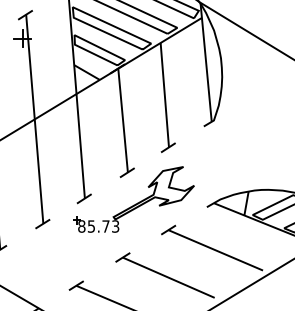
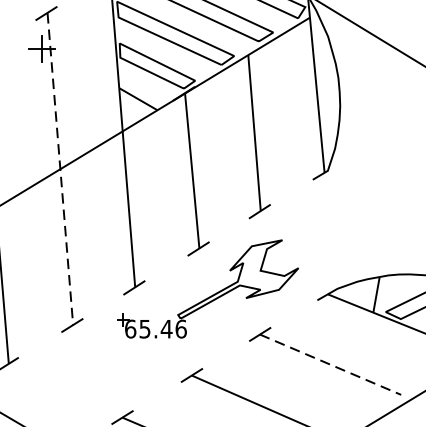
line: (34, 119) -> (59, 169), solid -> dashed
text: (98, 226) -> (155, 329), 85.73 -> 65.46
line: (216, 250) -> (331, 364), solid -> dashed

